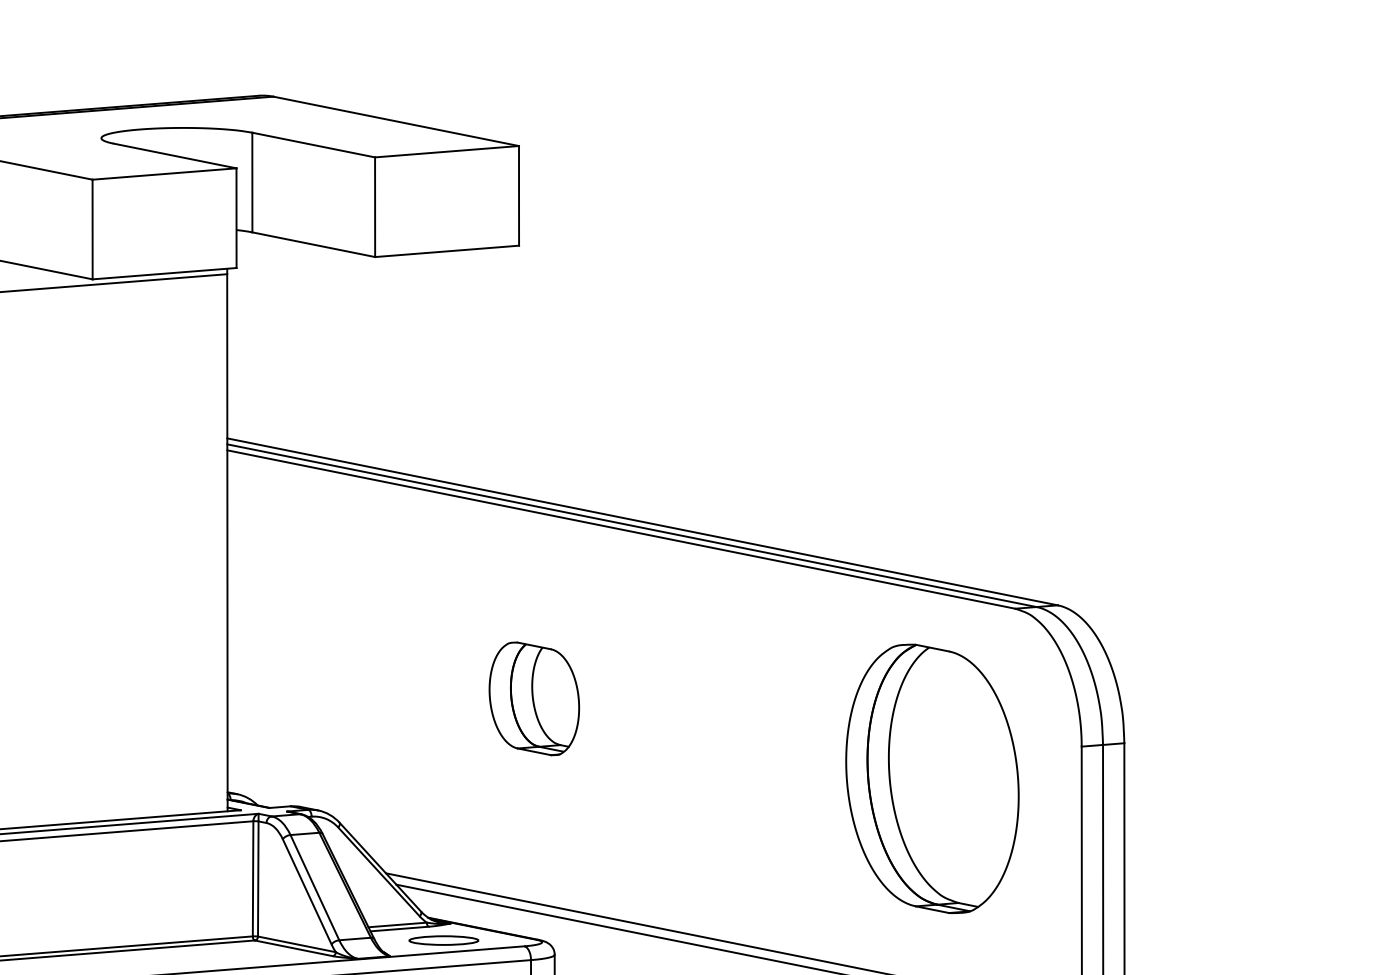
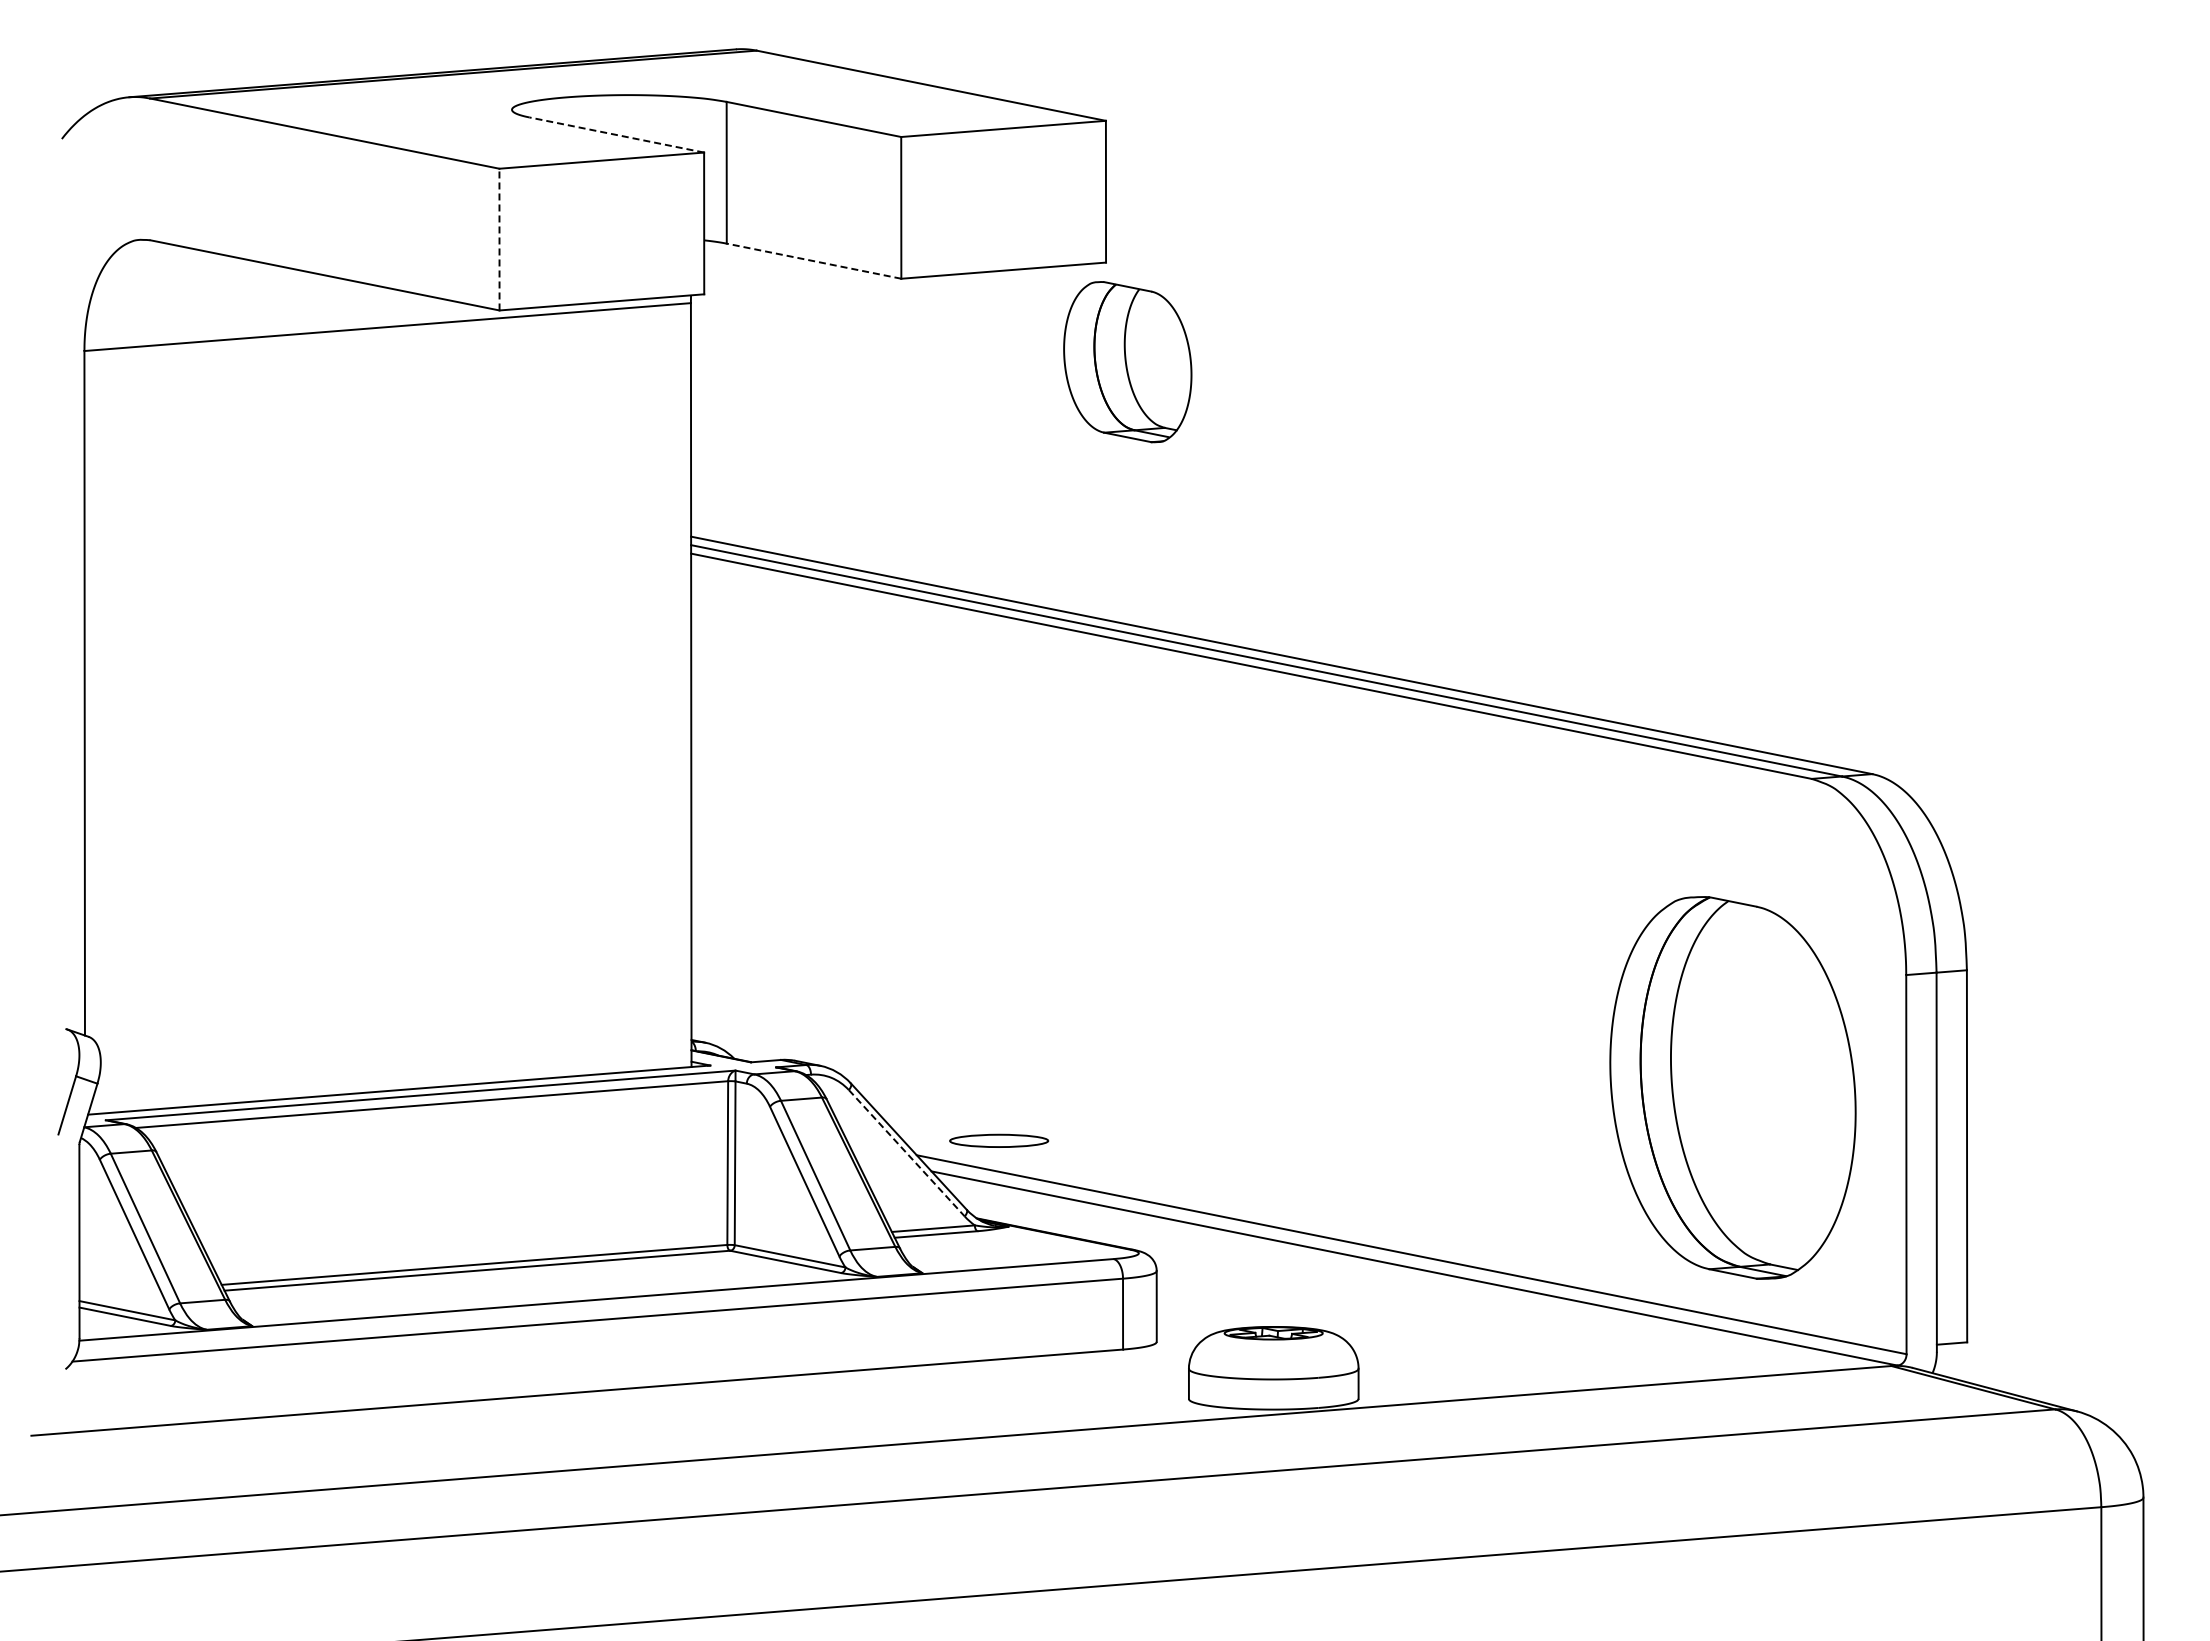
line: (174, 155) -> (616, 134), solid -> dashed
line: (92, 229) -> (499, 239), solid -> dashed
line: (313, 244) -> (813, 261), solid -> dashed
part: (534, 699) -> (1127, 362), moved
part: (932, 778) -> (1732, 1087), moved
line: (378, 872) -> (906, 1153), solid -> dashed
part: (444, 940) -> (999, 1140), moved

